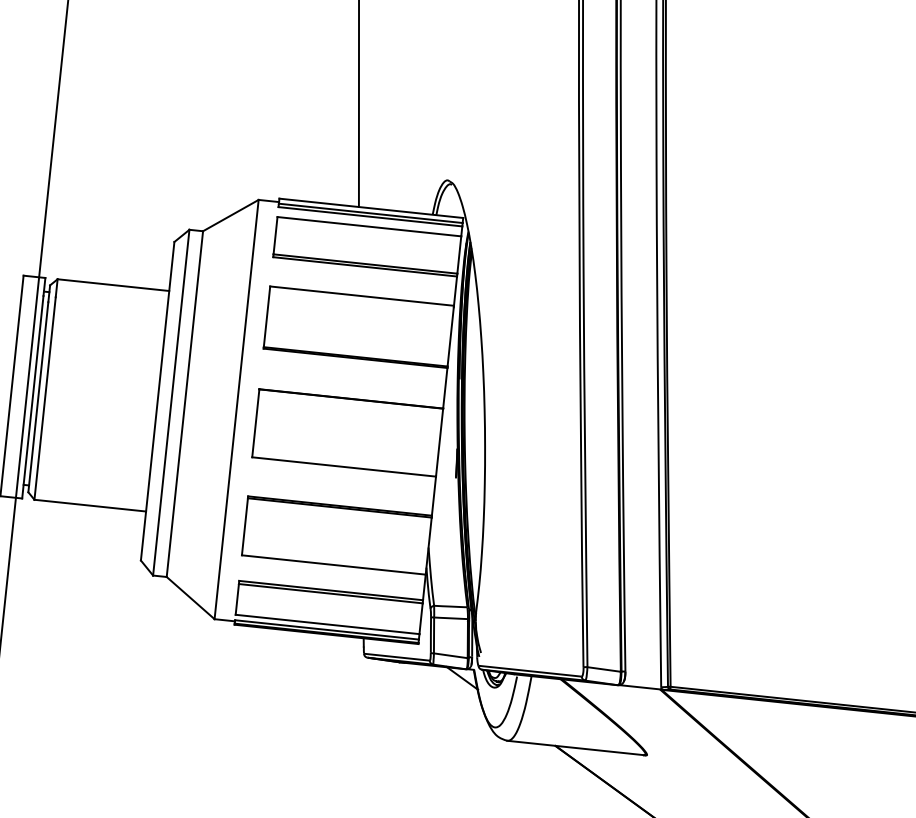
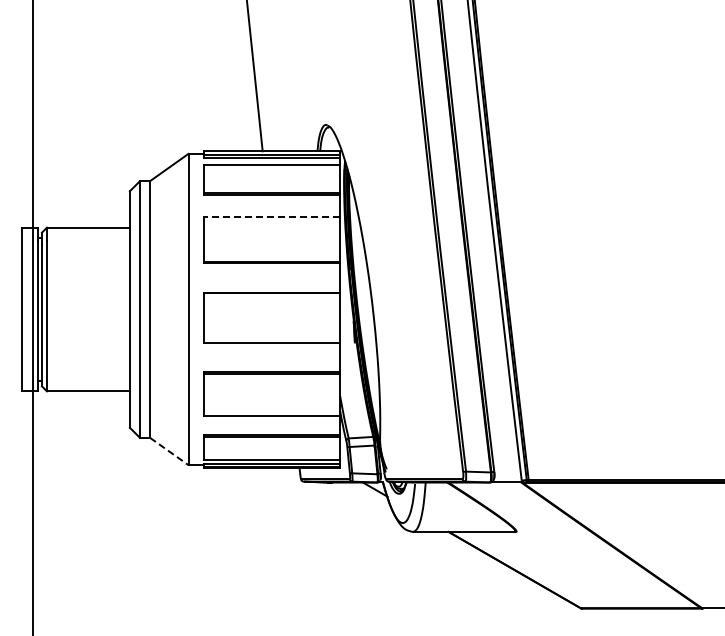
line: (361, 296) -> (271, 216), solid -> dashed
line: (190, 598) -> (169, 451), solid -> dashed

